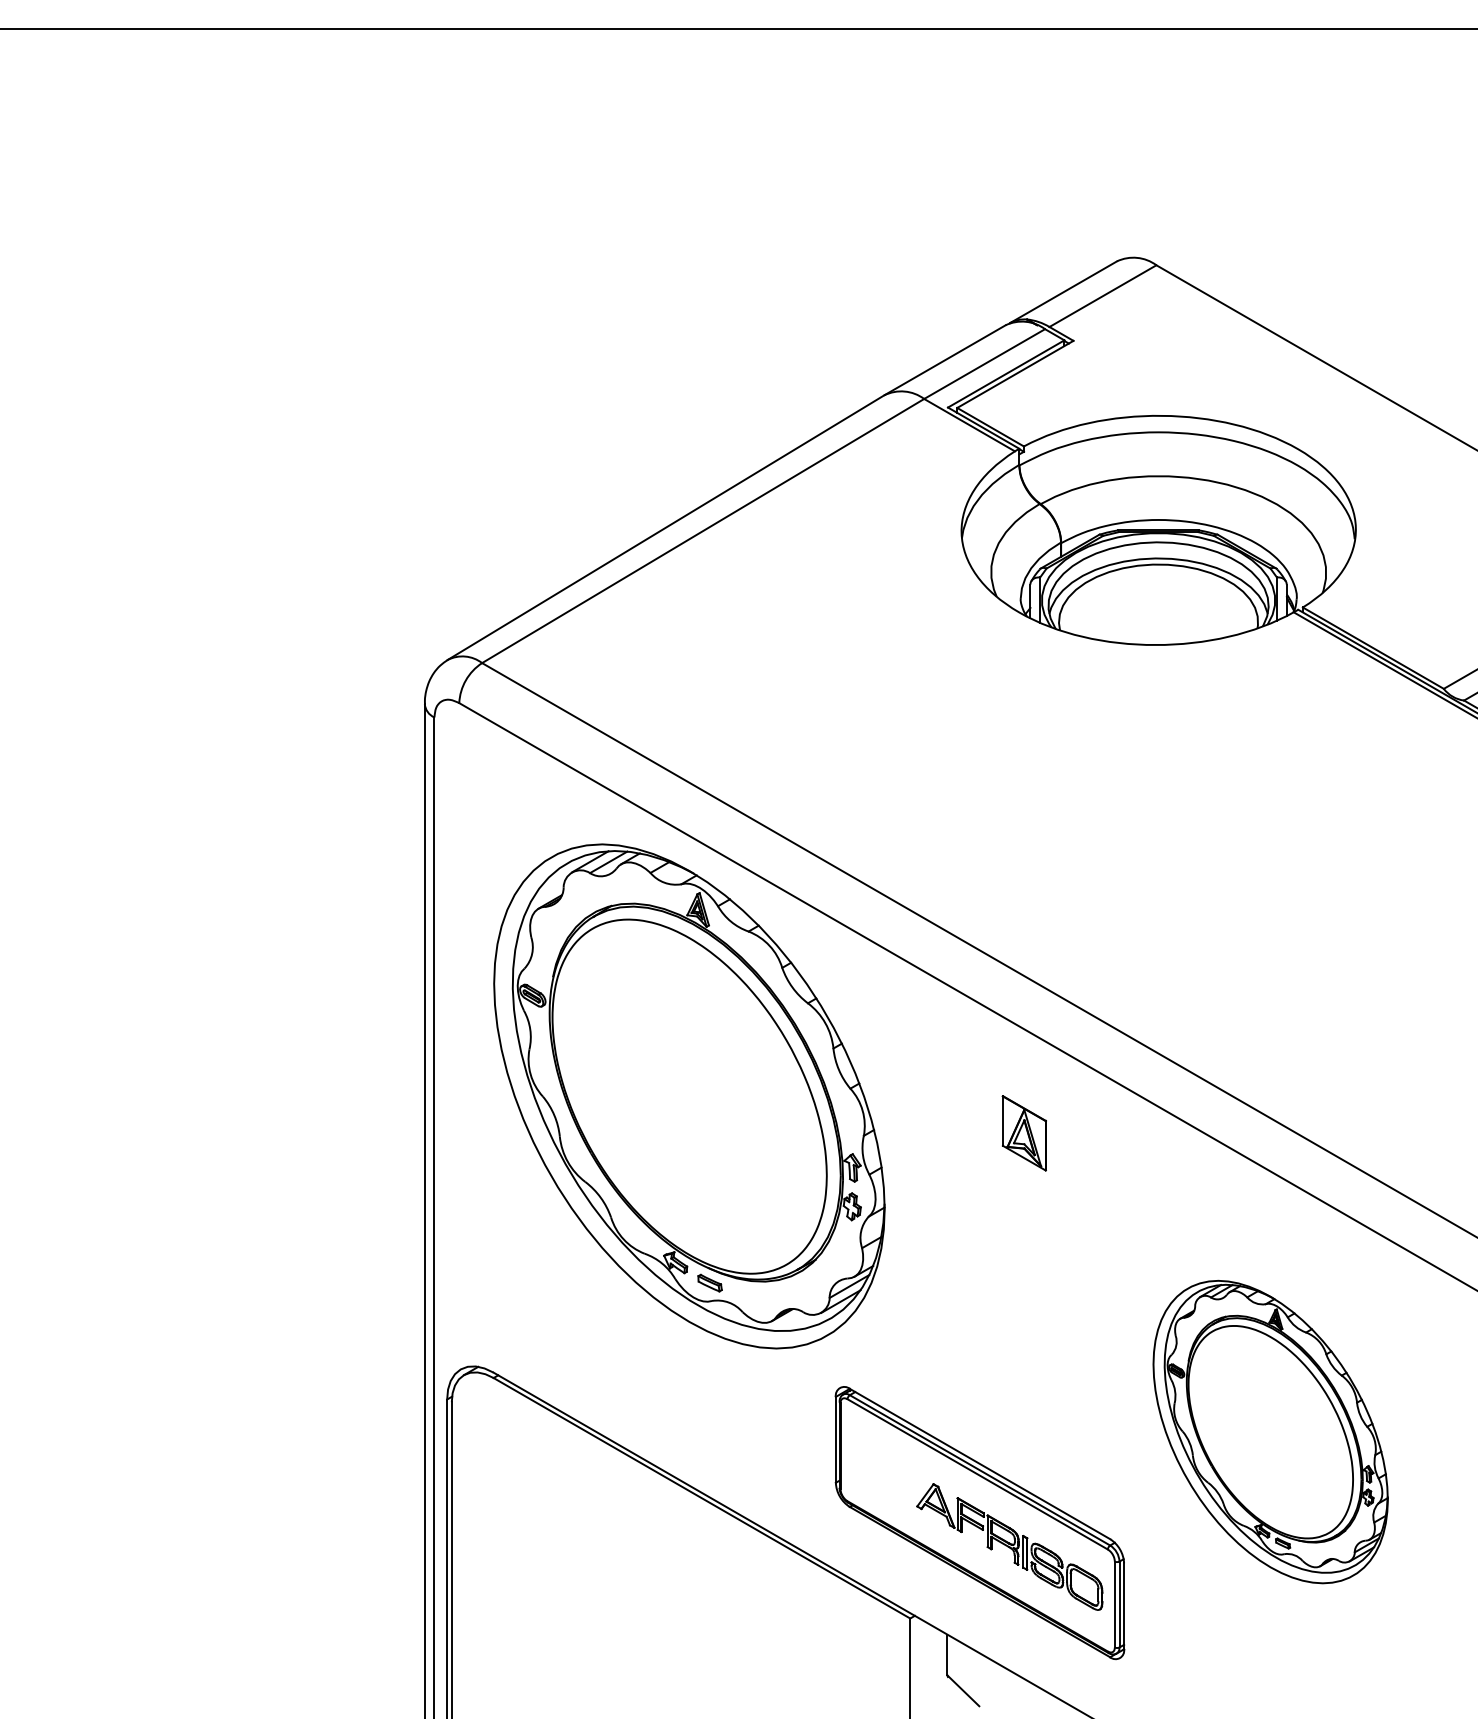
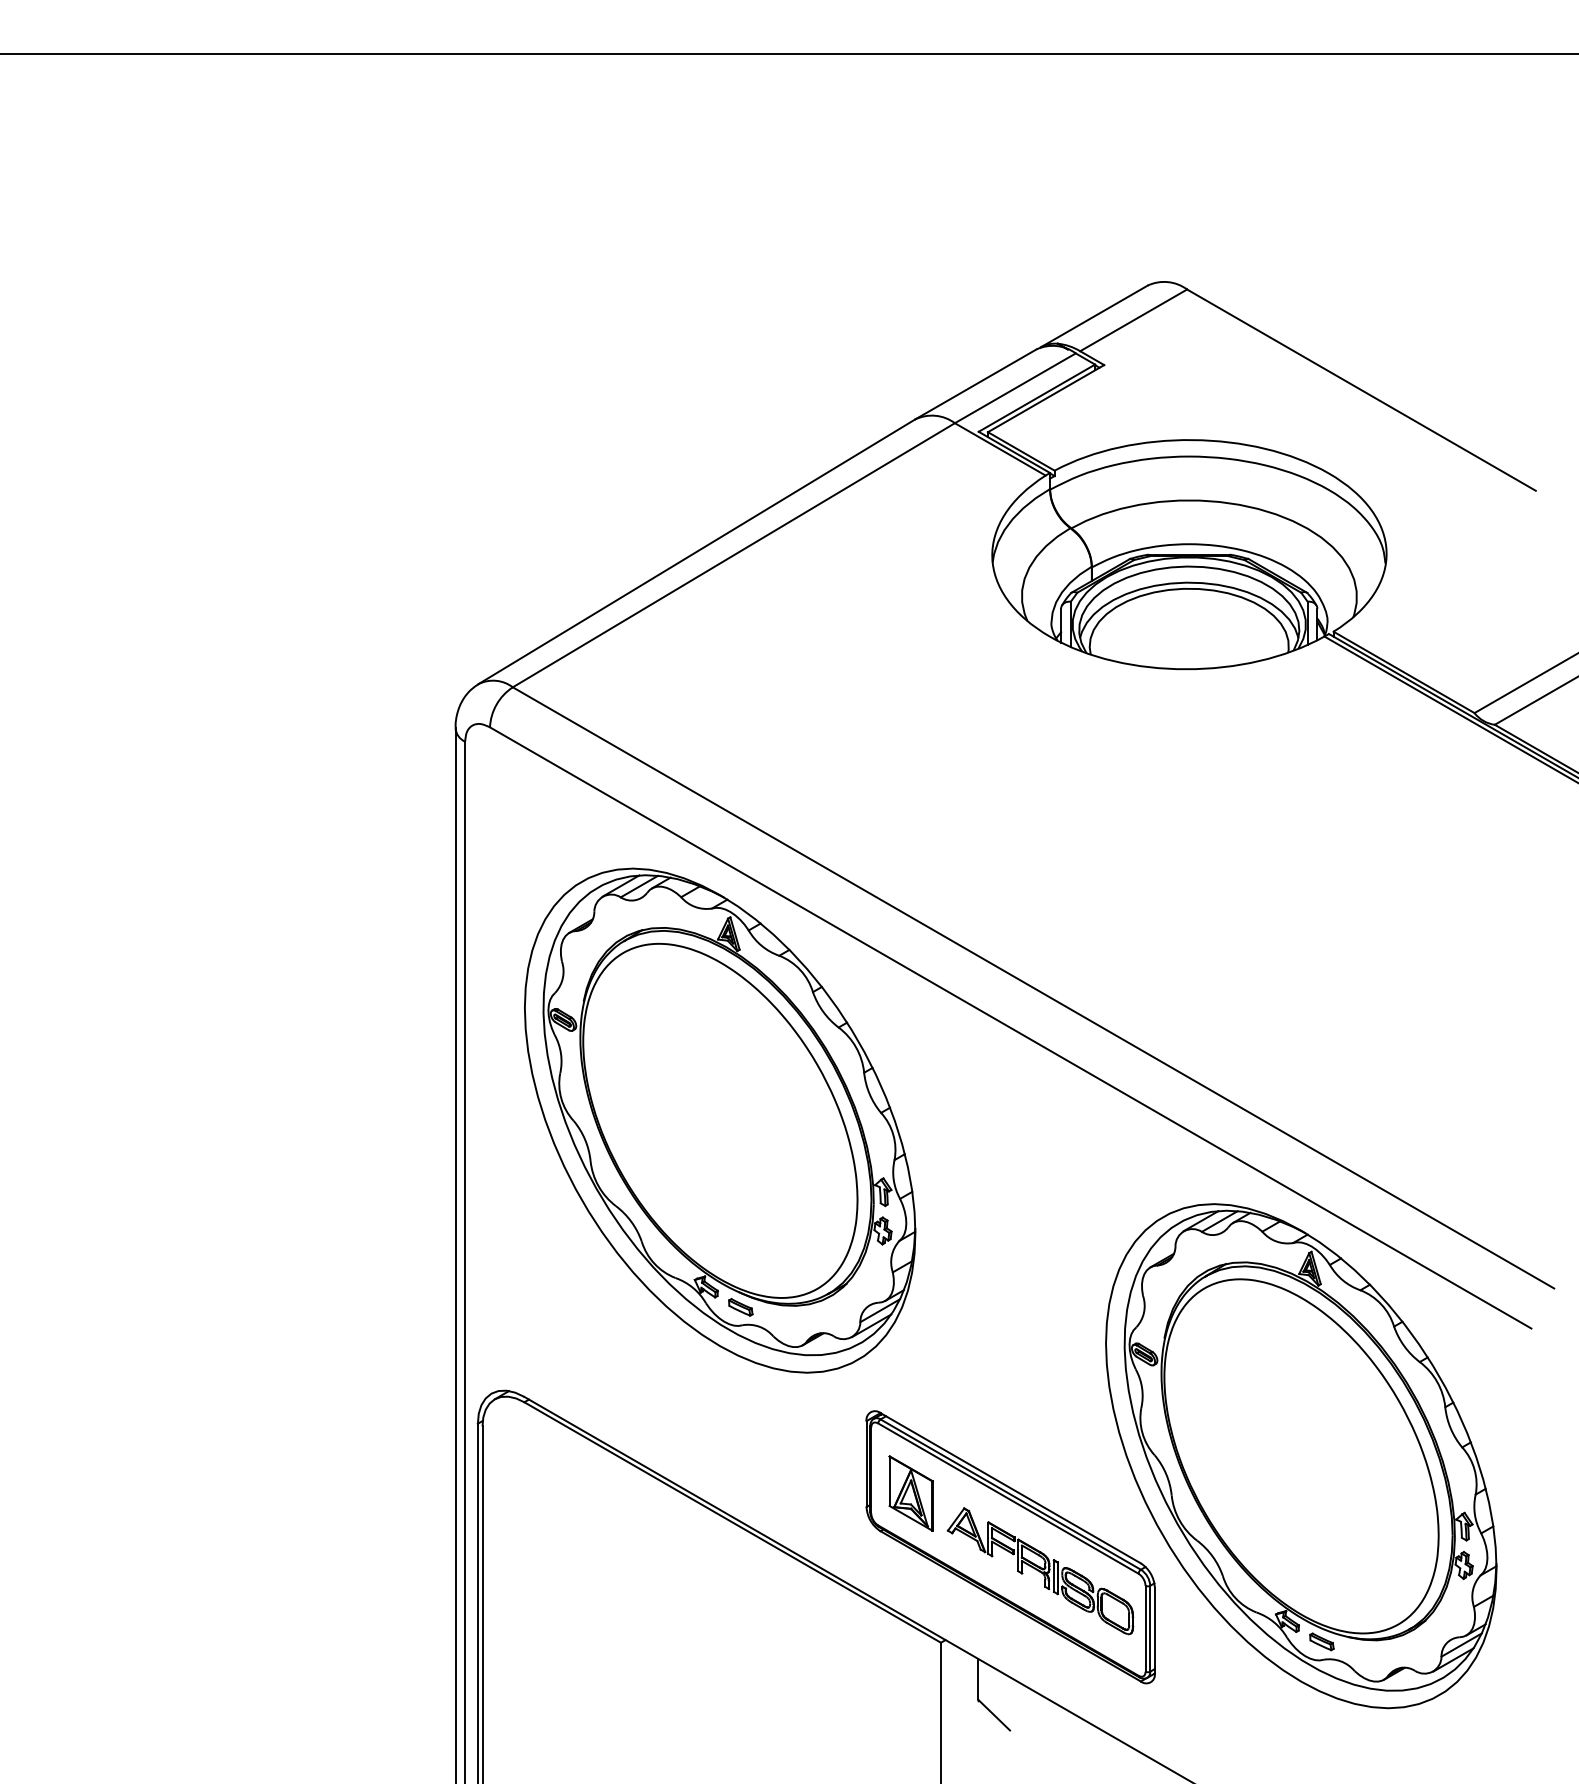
part: (1023, 1133) -> (910, 1493), moved
part: (1270, 1432) -> (1301, 1456), size x1.67

